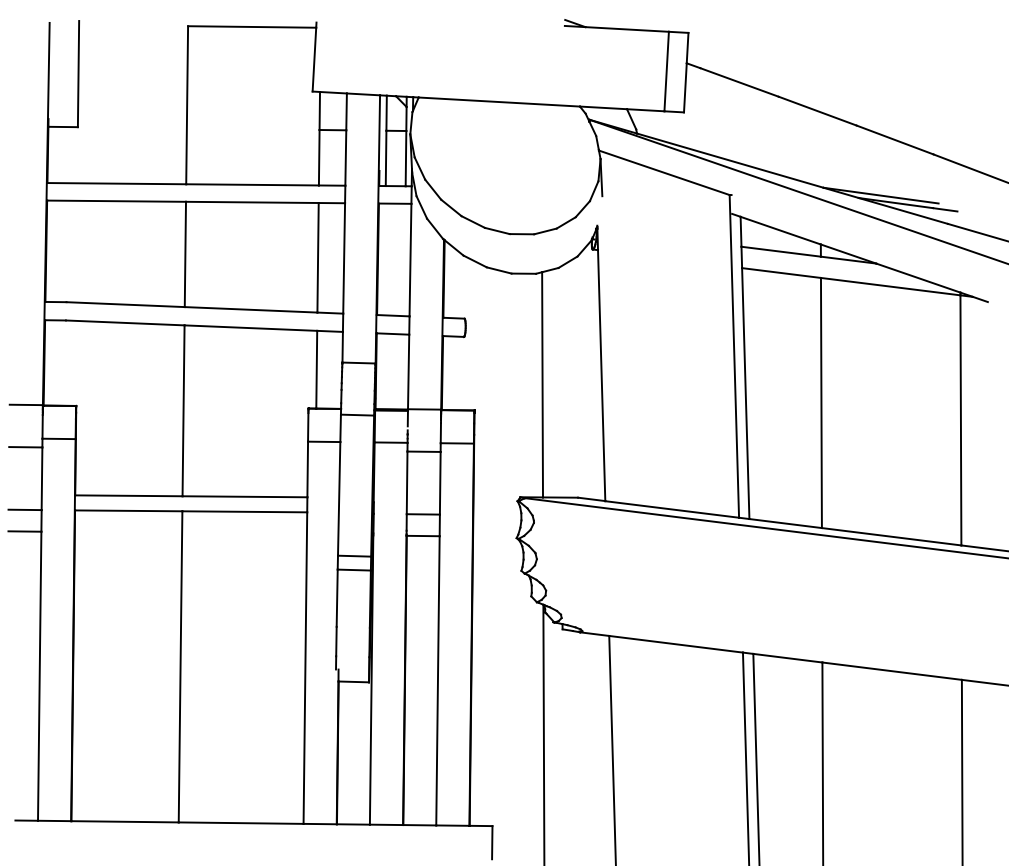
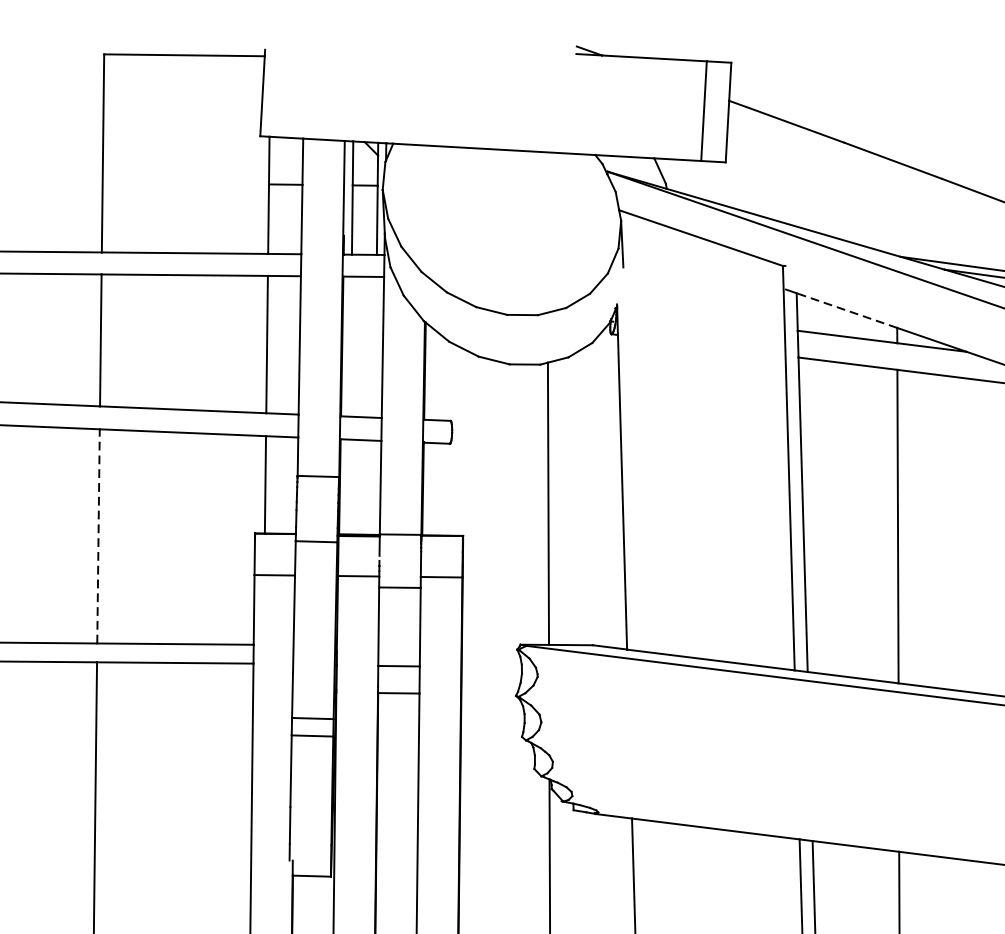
line: (780, 230) -> (846, 310), solid -> dashed
line: (183, 410) -> (98, 535), solid -> dashed

